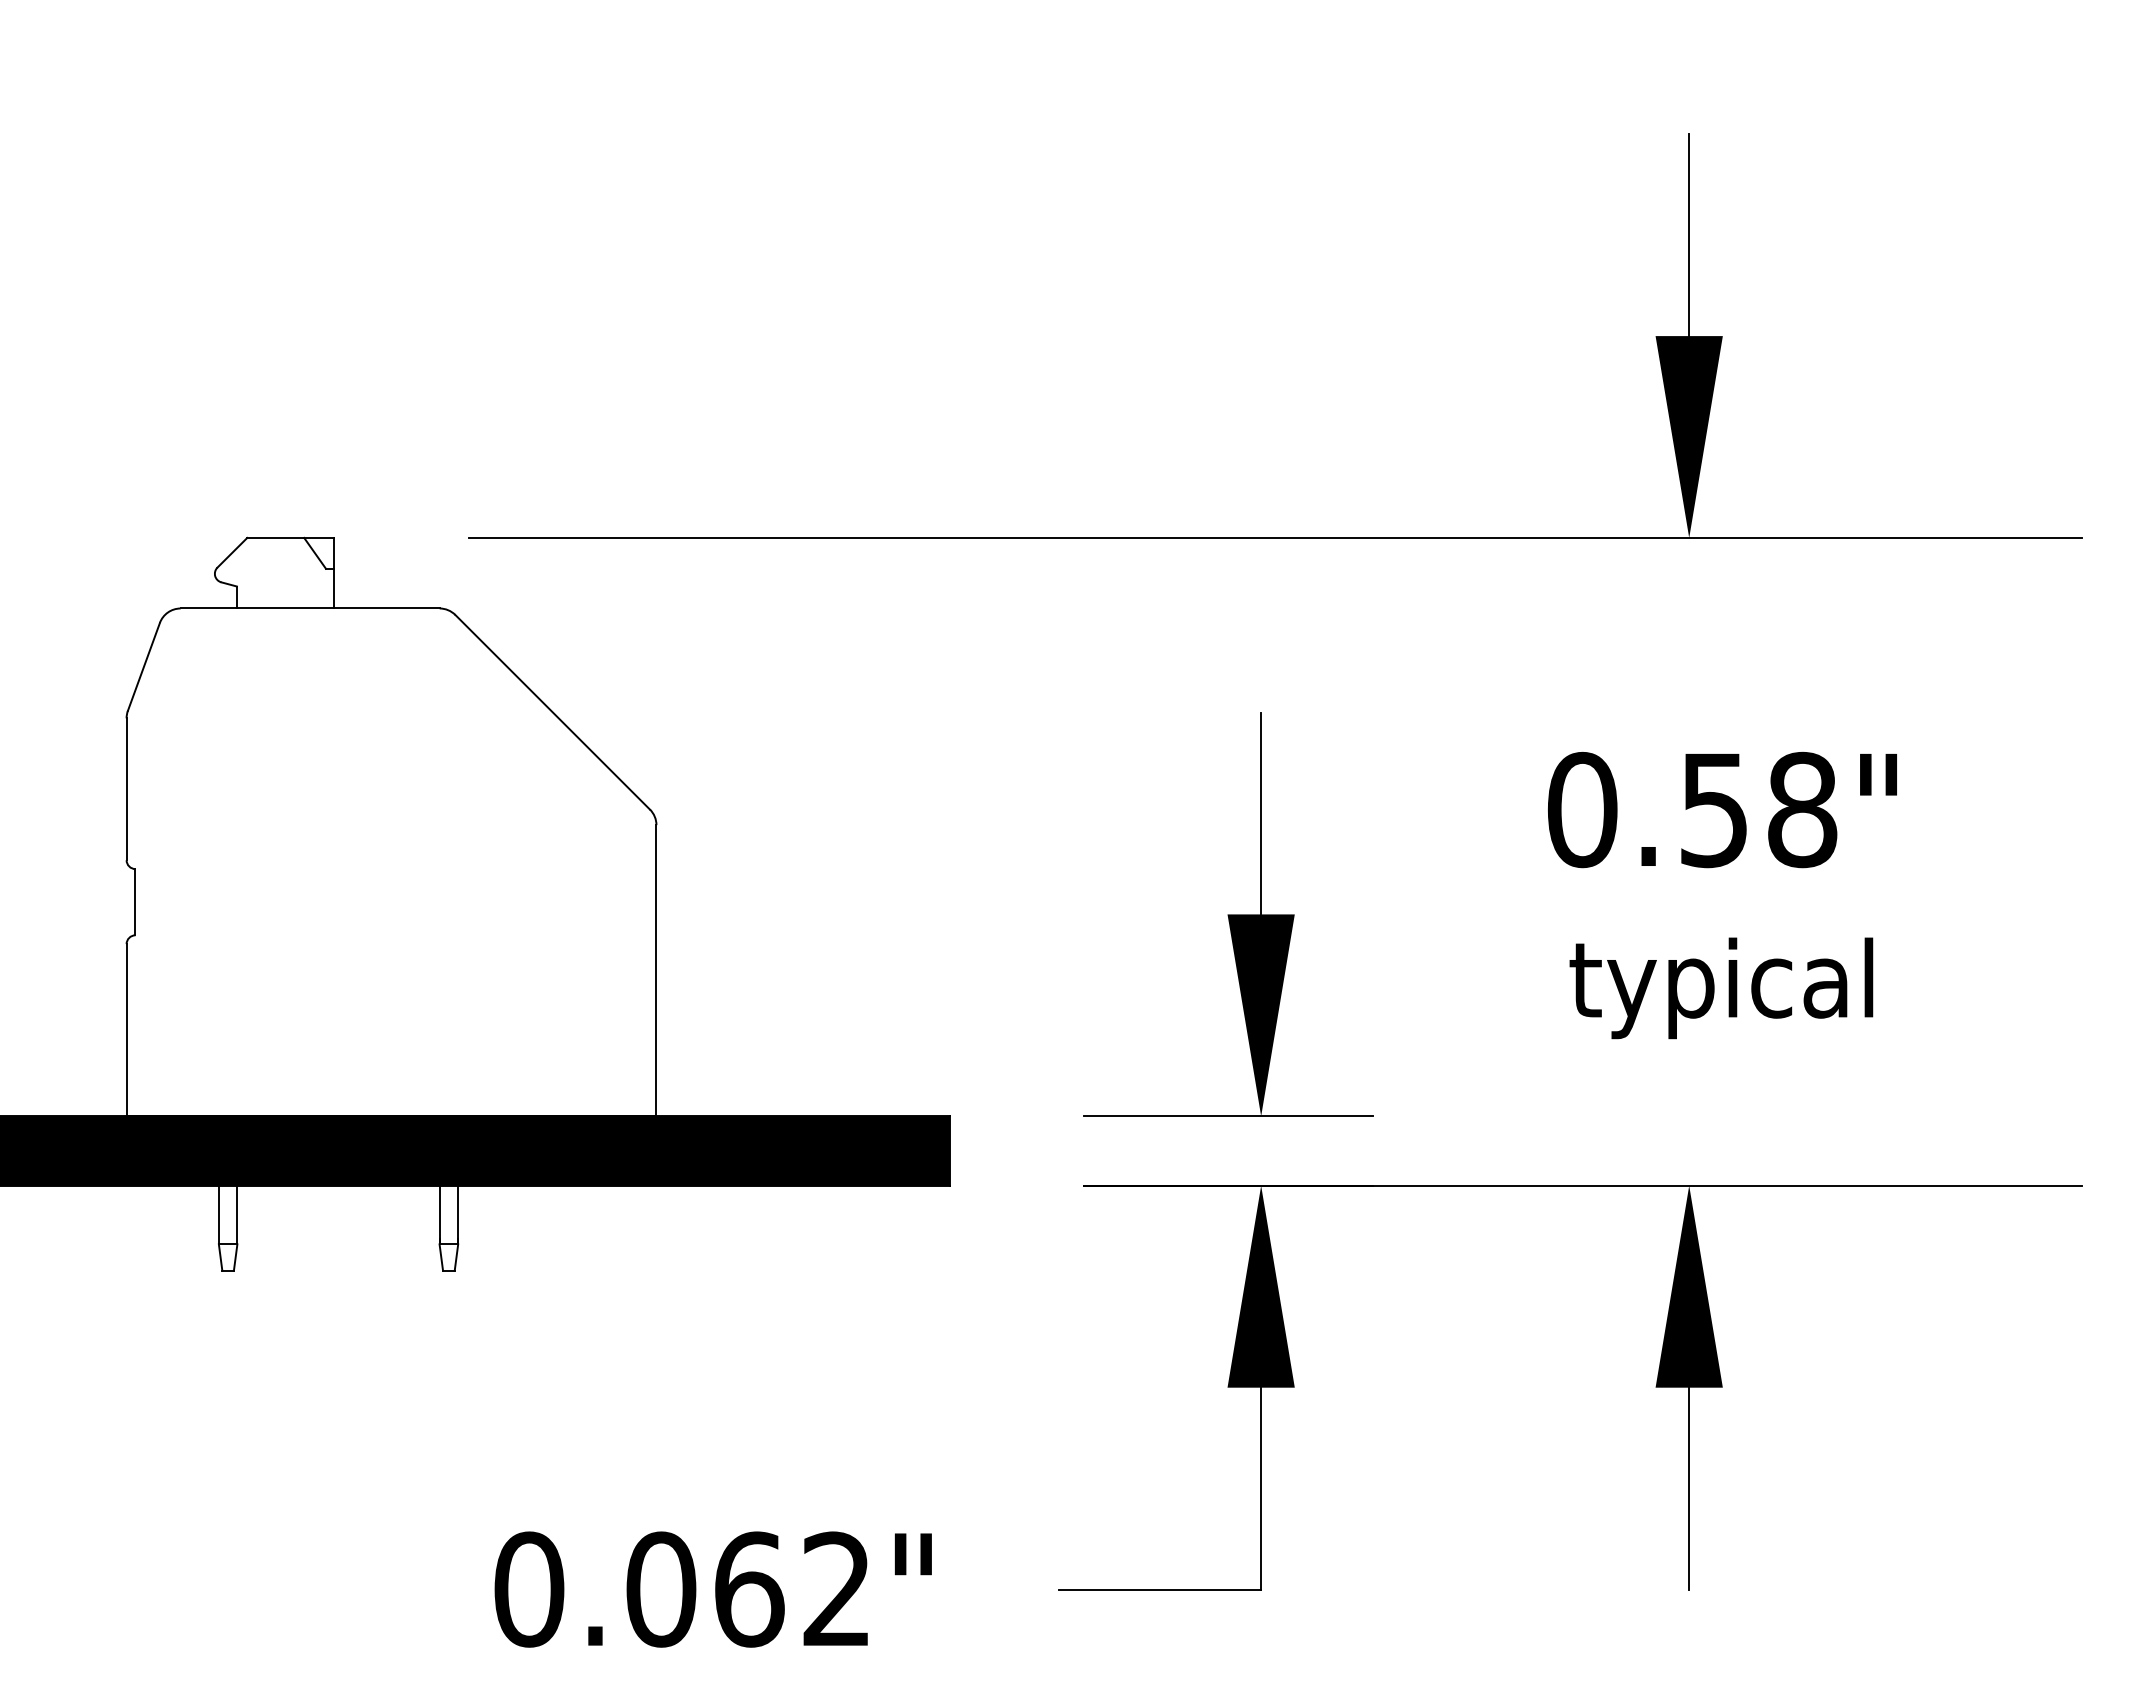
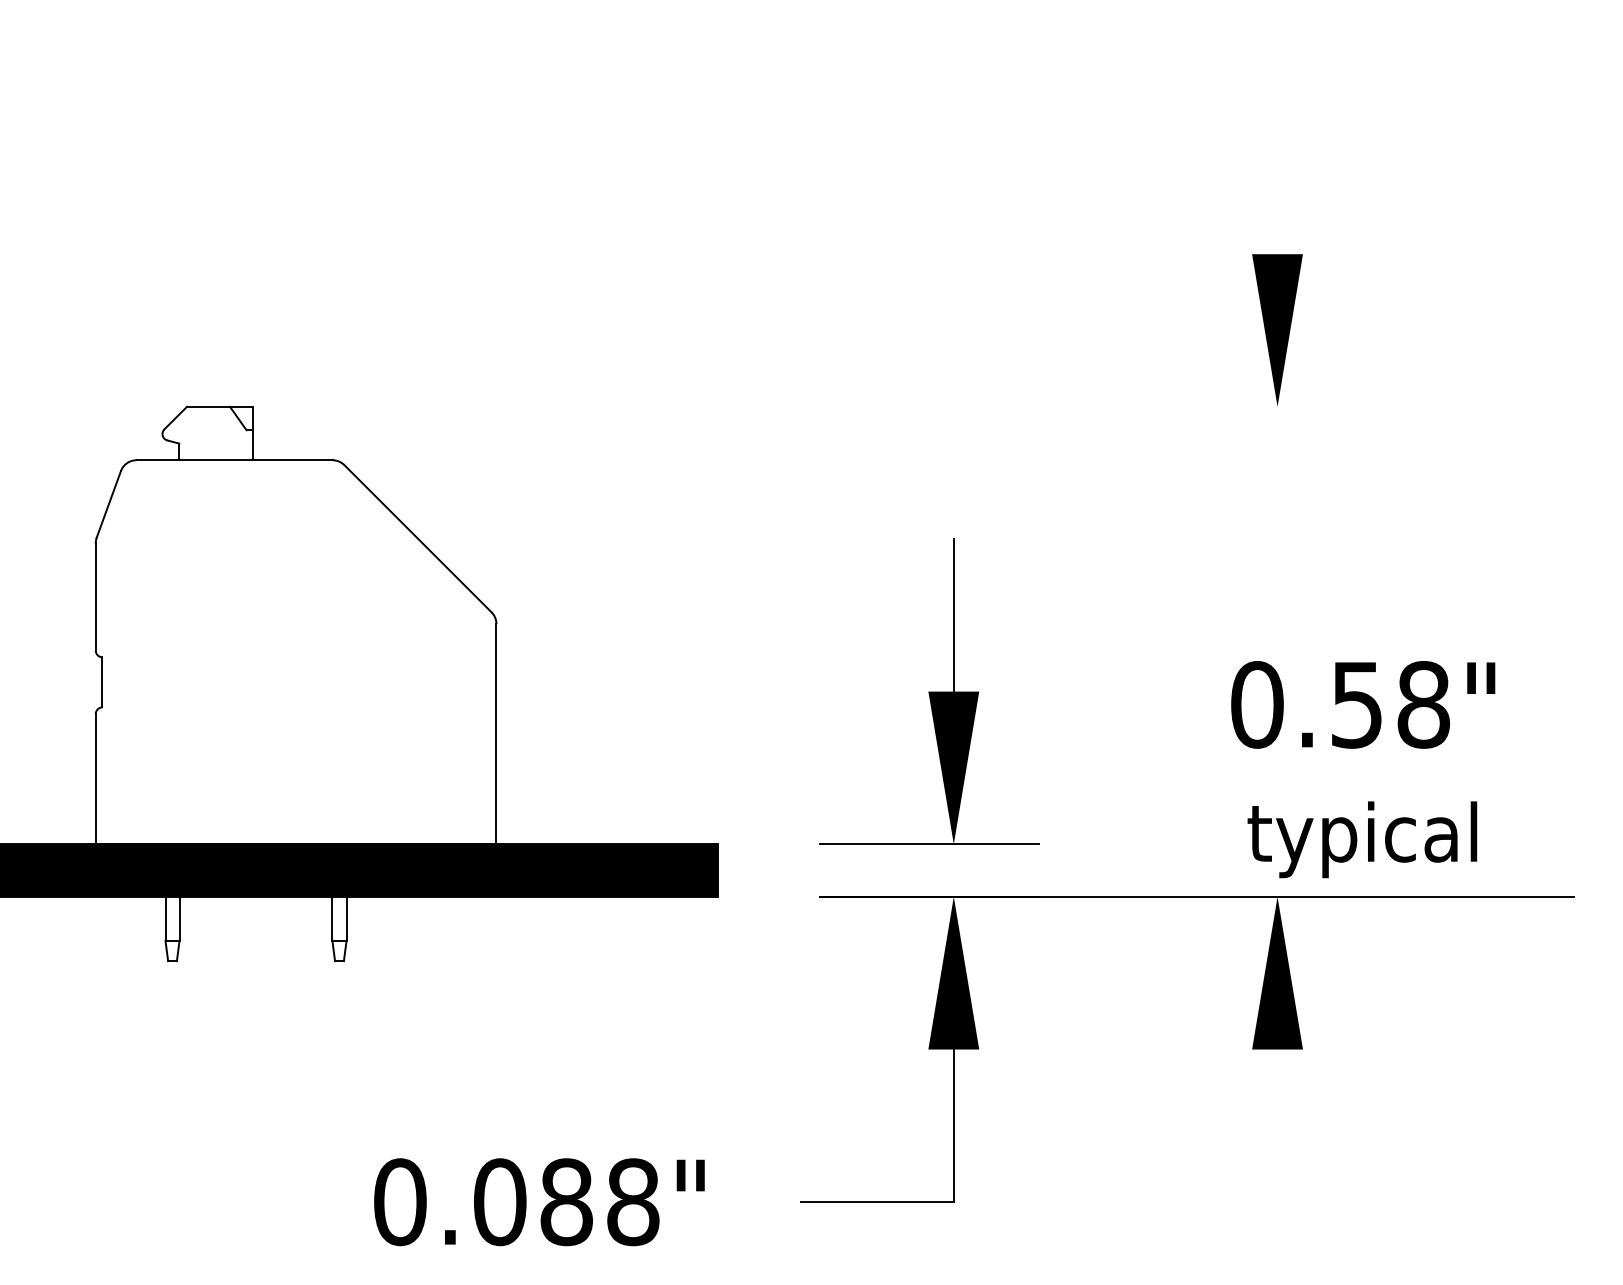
line: (1689, 235) -> (1277, 178), removed
line: (1274, 537) -> (963, 406), removed
text: (1722, 895) -> (1363, 769), moved
line: (1689, 1488) -> (1277, 1125), removed
text: (793, 1589) -> (600, 1202), 0.062" -> 0.088"

